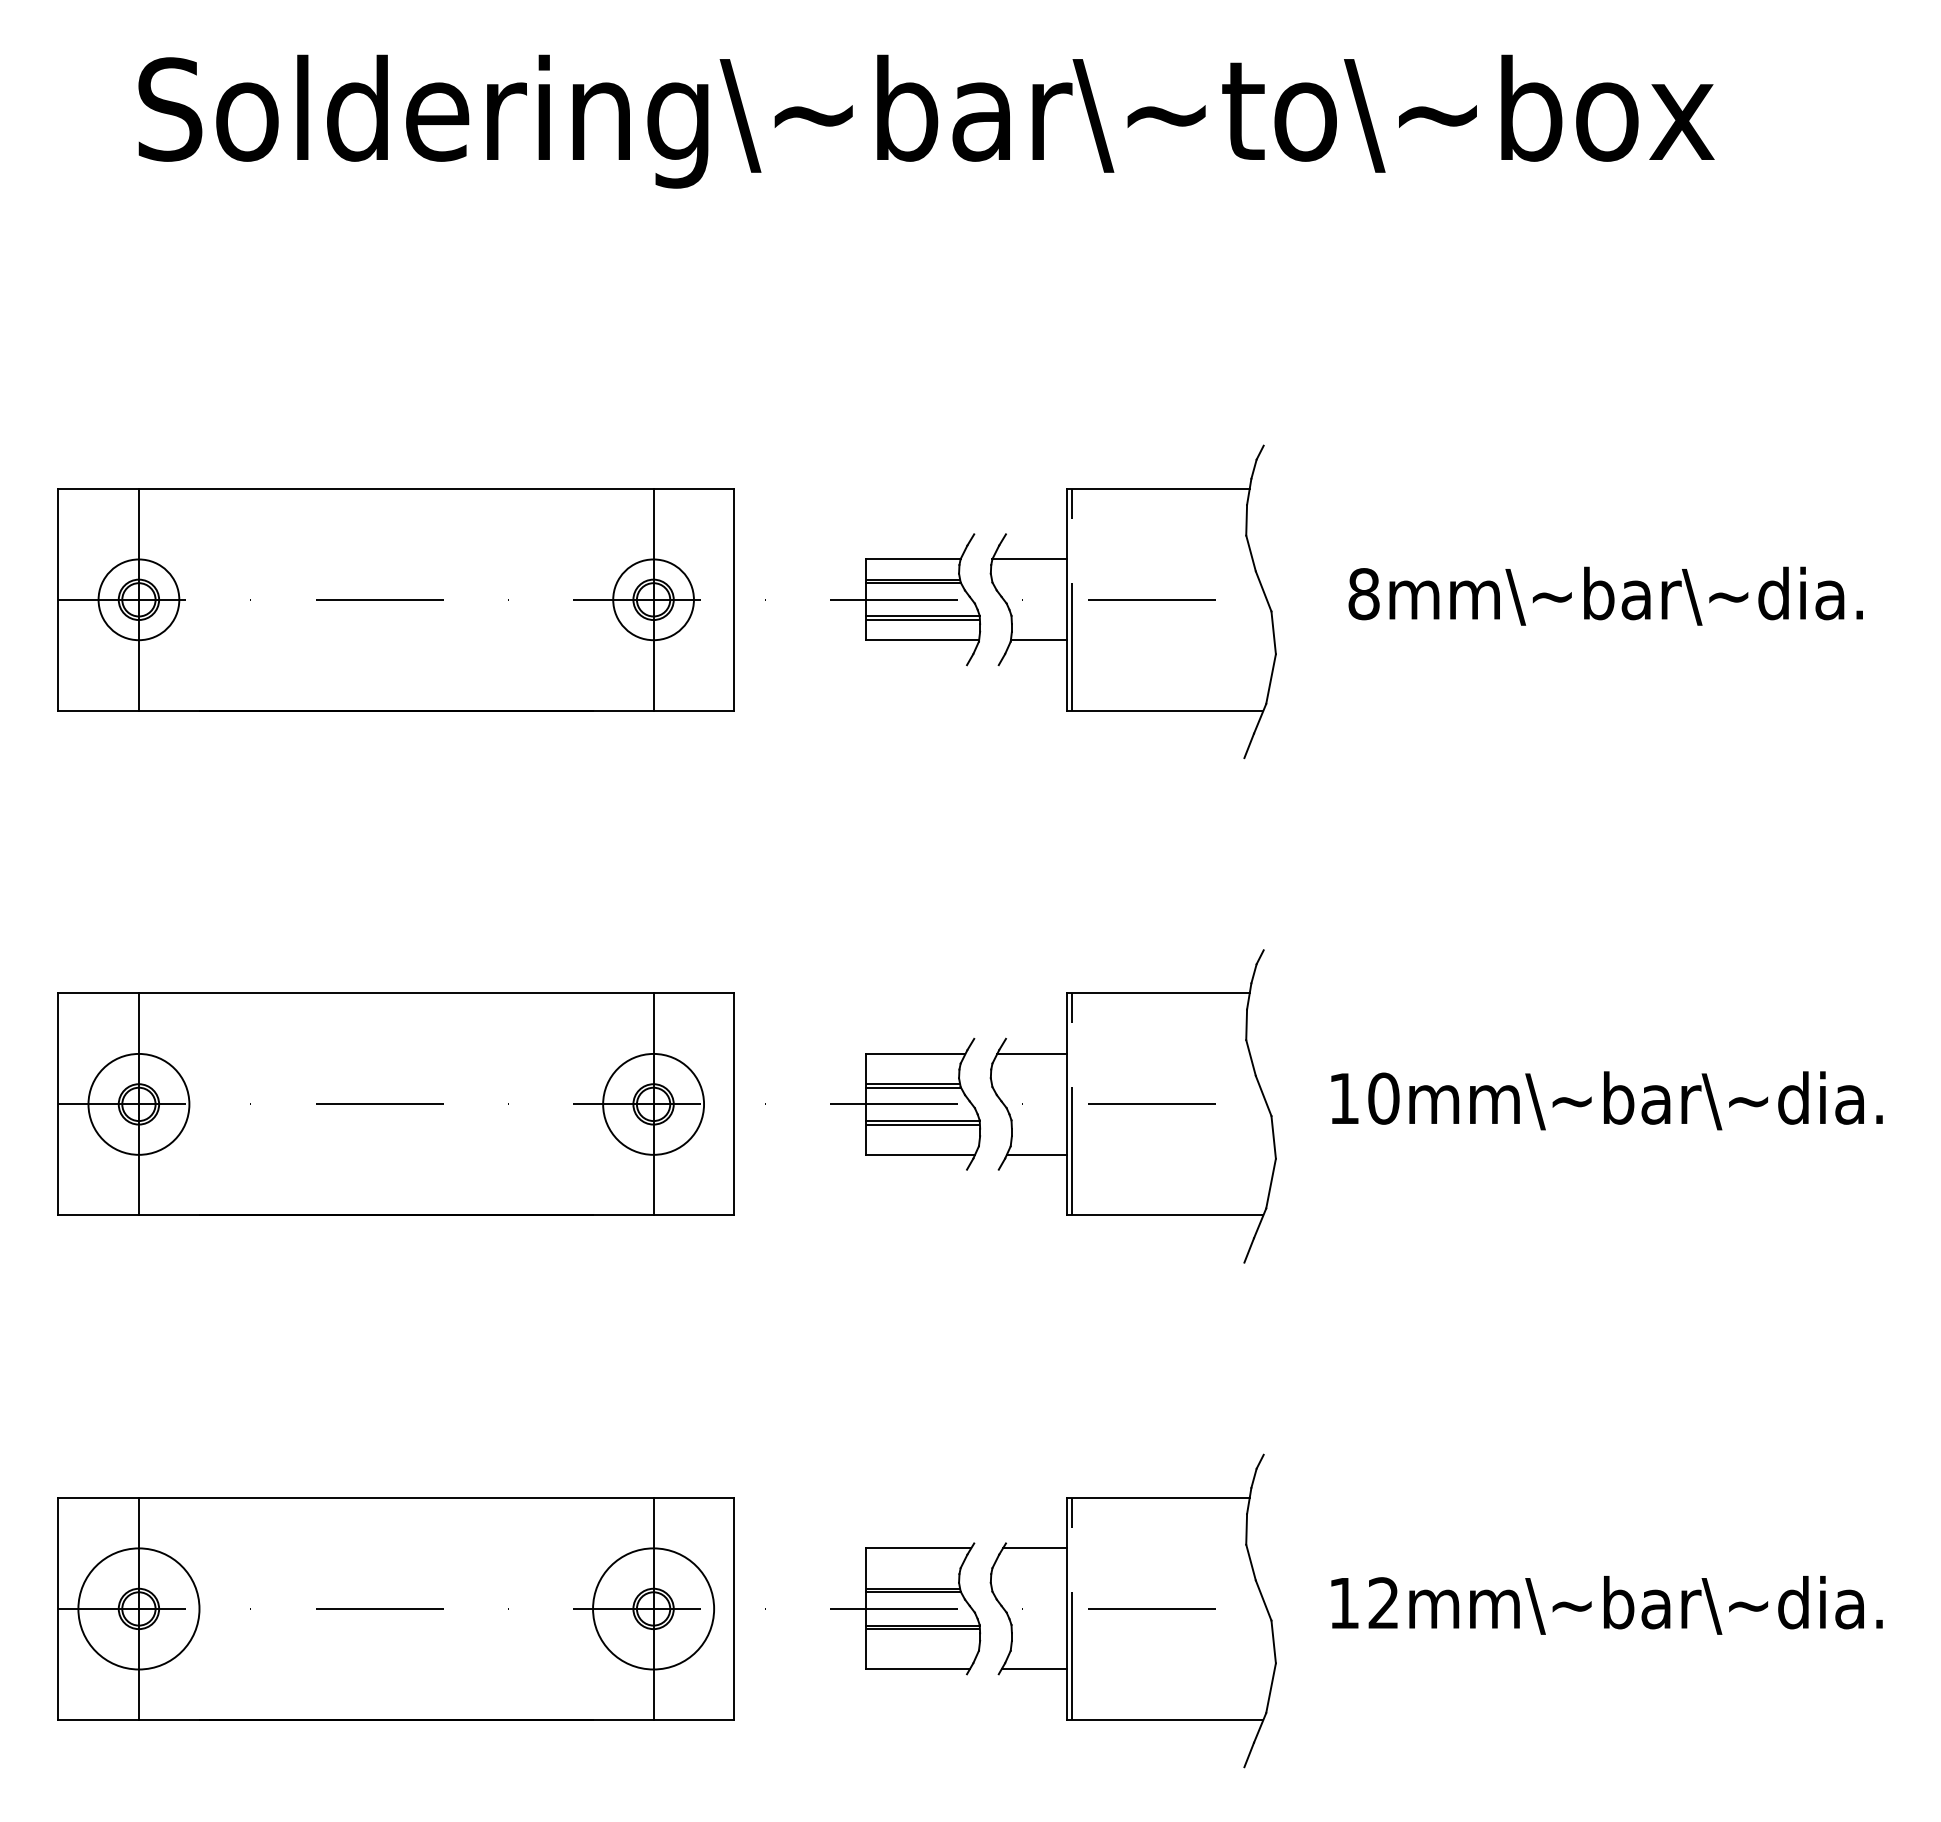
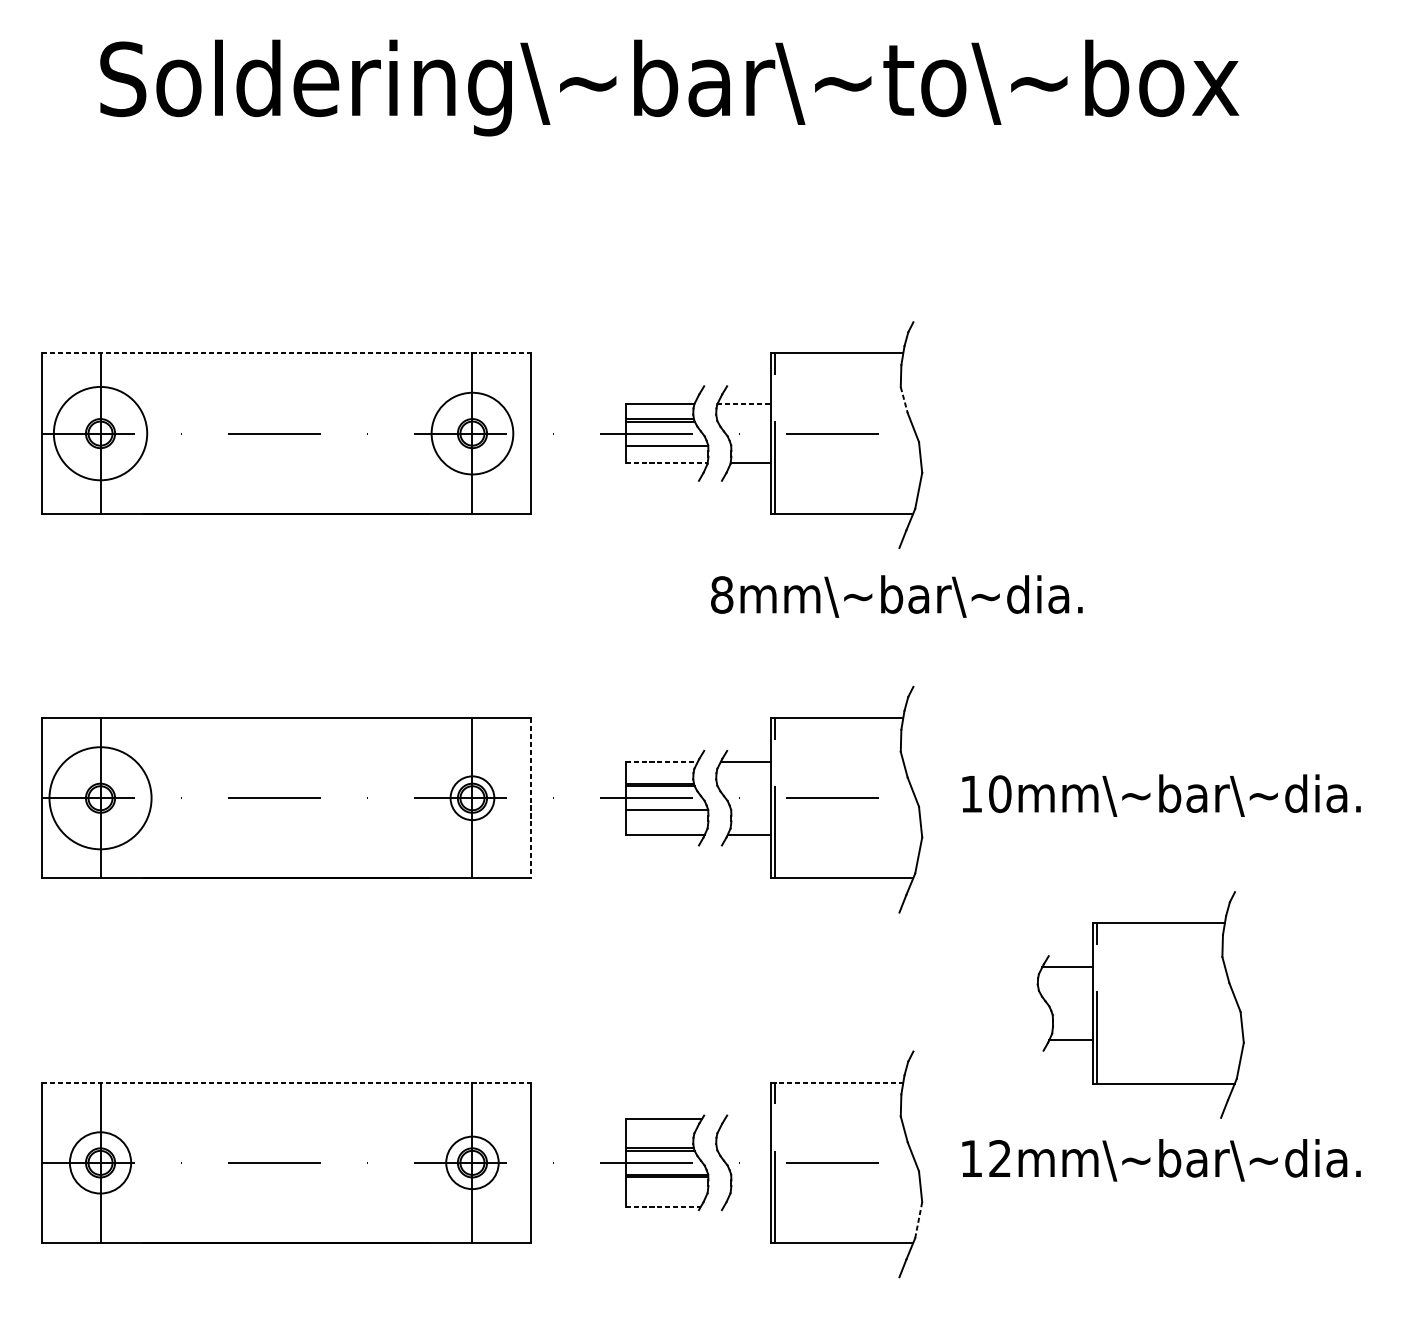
line: (396, 488) -> (286, 353), solid -> dashed
line: (1251, 553) -> (904, 400), solid -> dashed
line: (1030, 559) -> (744, 404), solid -> dashed
text: (1605, 595) -> (896, 595), moved
circle: (138, 599) -> (100, 433), size x1.6
circle: (653, 599) -> (472, 433), size x1.4
line: (922, 620) -> (666, 448), removed
line: (922, 640) -> (666, 463), solid -> dashed
line: (915, 1053) -> (661, 761), solid -> dashed
circle: (138, 1103) -> (100, 797), size x1.4
circle: (653, 1103) -> (472, 797), size x0.6
line: (734, 1104) -> (530, 798), solid -> dashed
line: (922, 1124) -> (666, 812), removed
part: (1577, 1390) -> (1140, 1005), added
line: (396, 1497) -> (286, 1082), solid -> dashed
line: (1159, 1497) -> (838, 1082), solid -> dashed
line: (1034, 1548) -> (747, 1119), removed
circle: (138, 1608) -> (100, 1162), size x0.7
circle: (653, 1608) -> (472, 1162), size x0.6
line: (918, 1669) -> (663, 1206), solid -> dashed
line: (1034, 1669) -> (747, 1206), removed
line: (1270, 1688) -> (918, 1220), solid -> dashed

